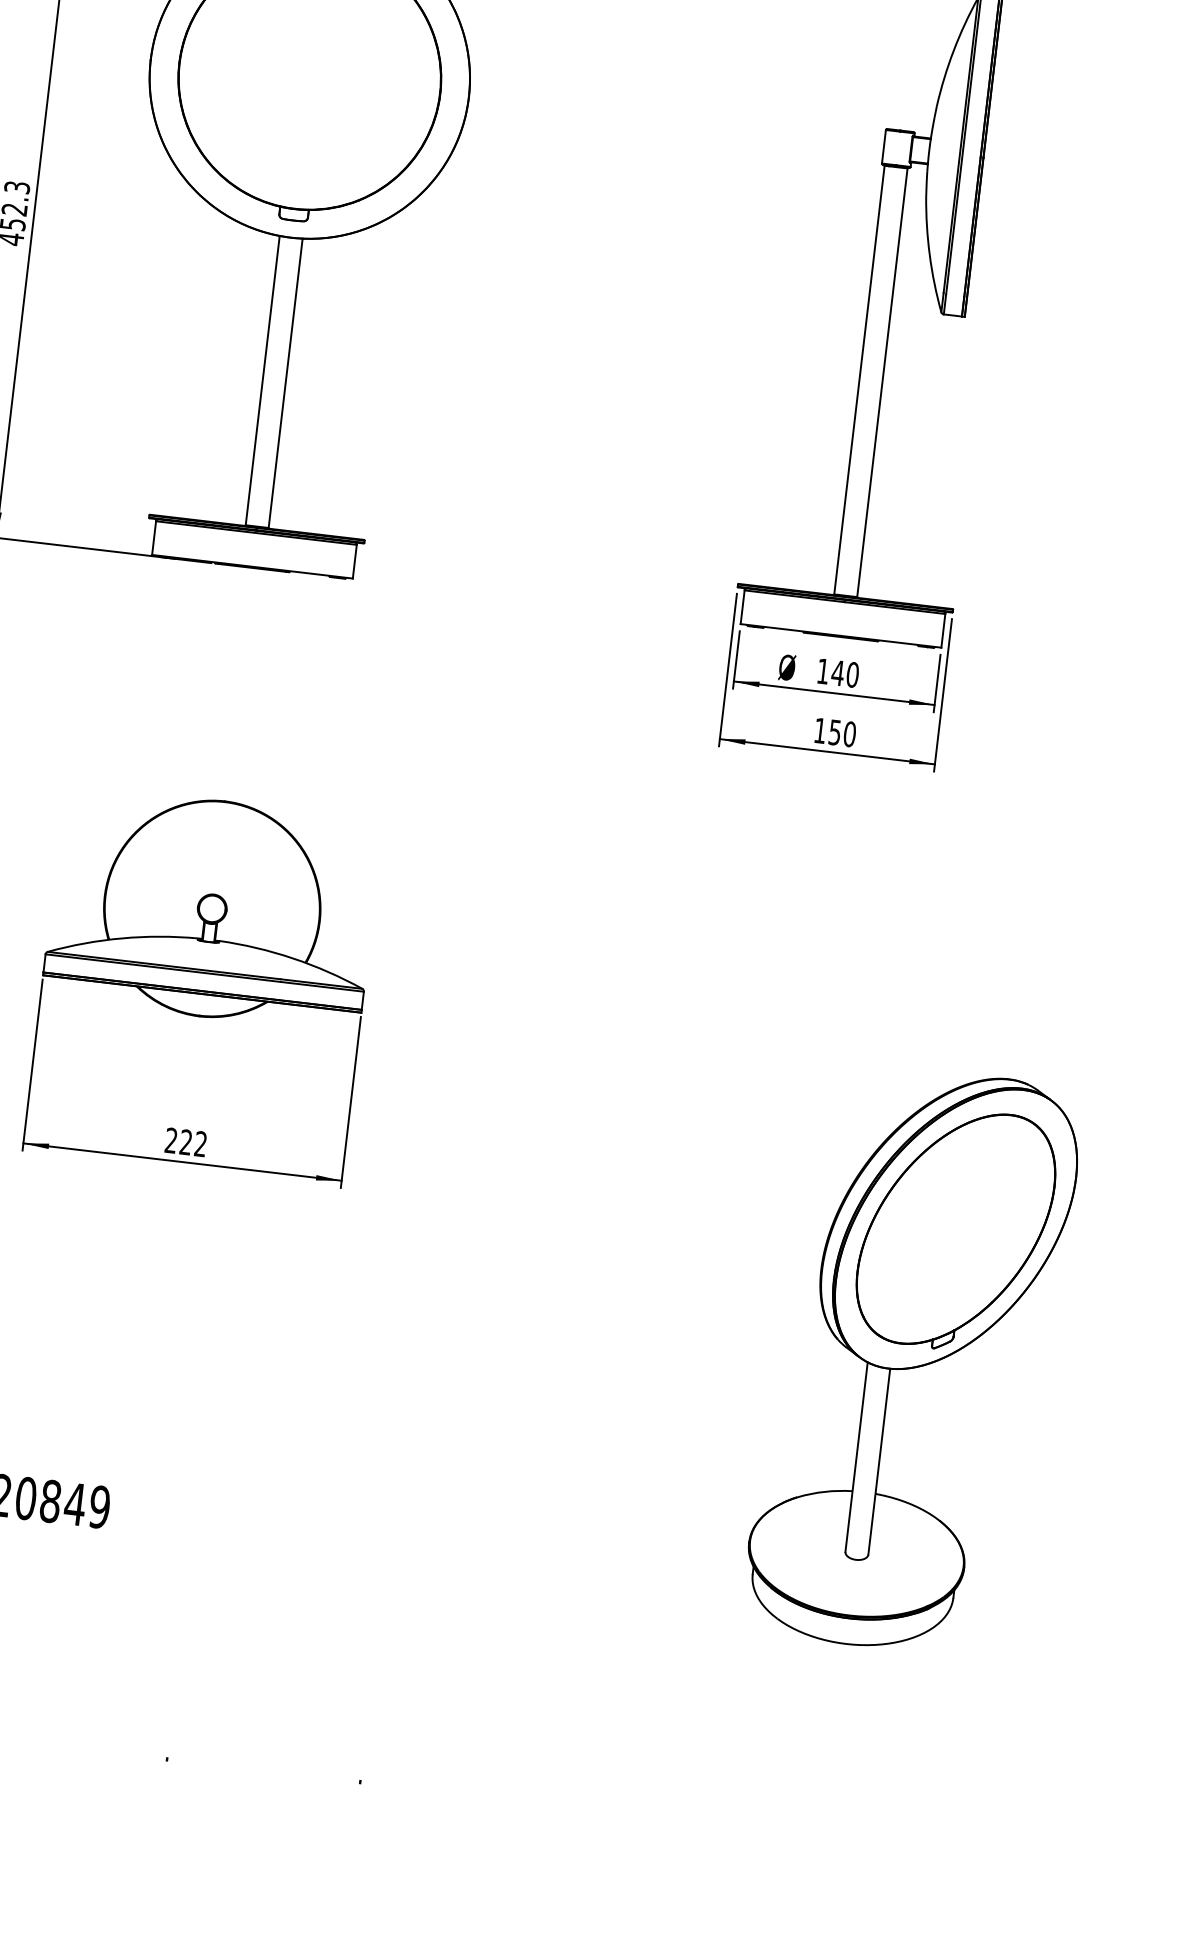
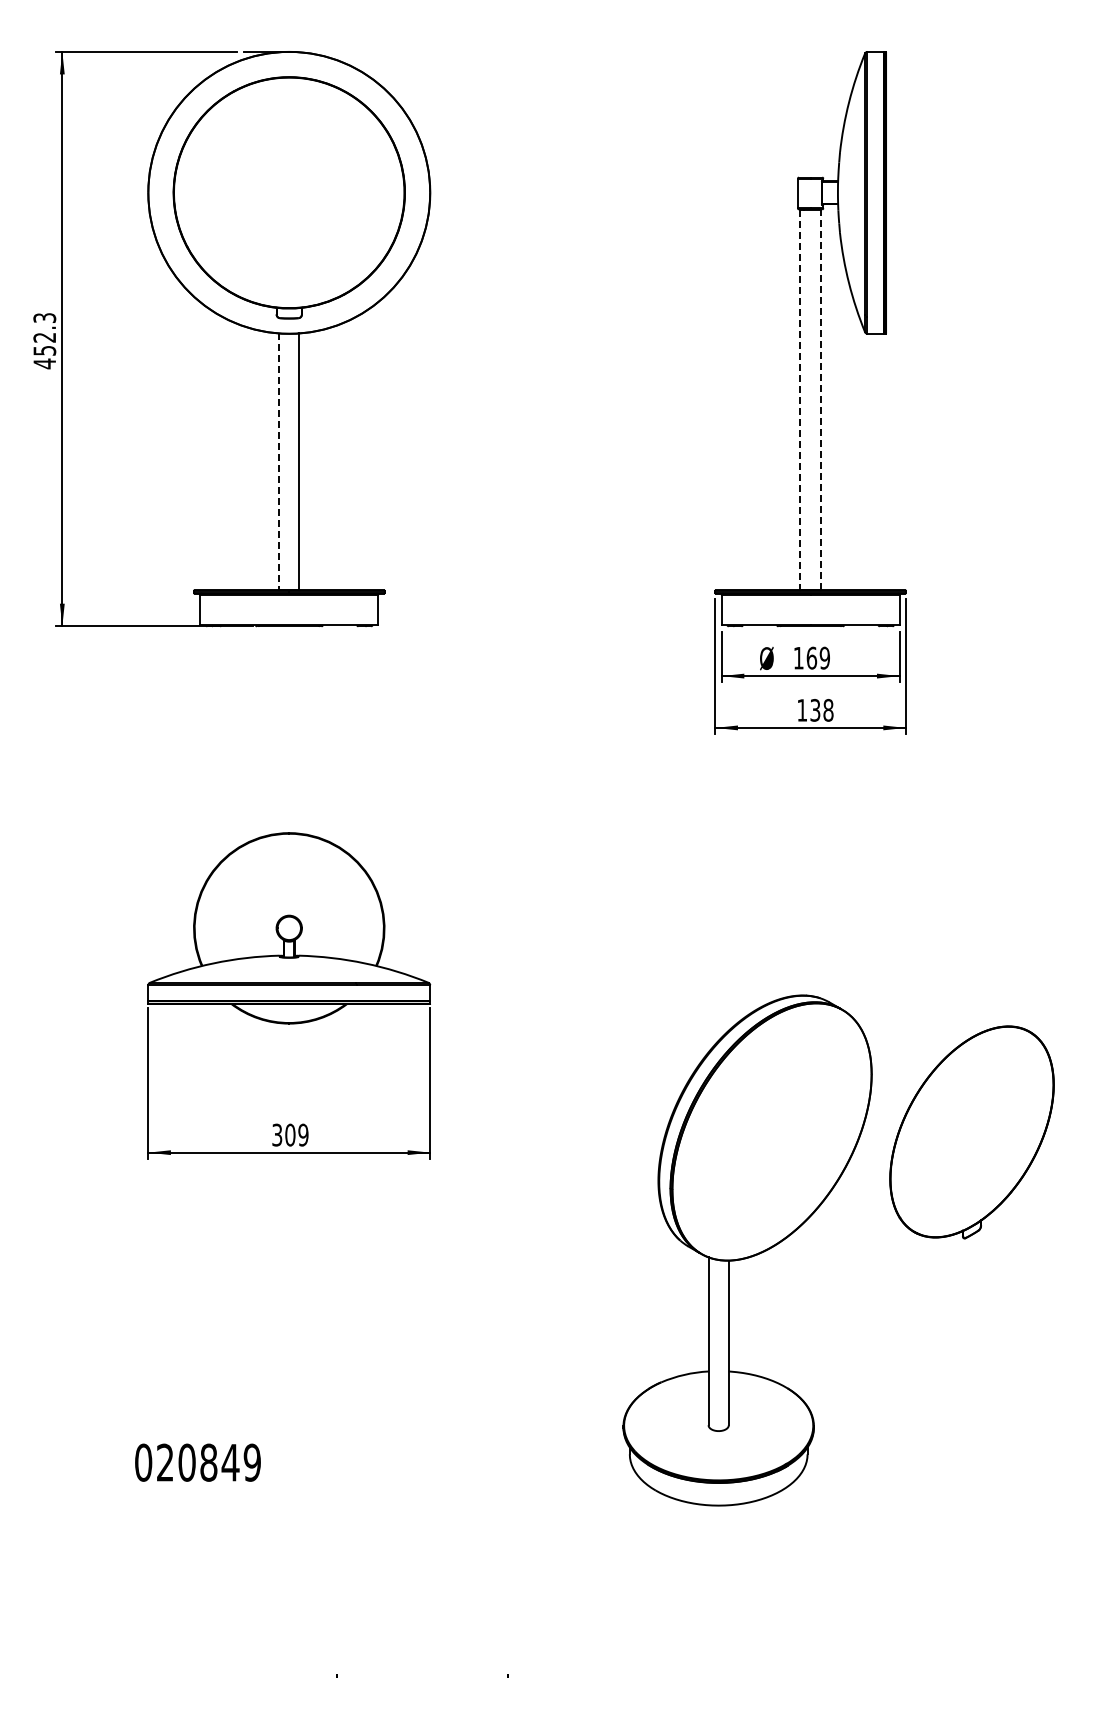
line: (859, 379) -> (800, 399), solid -> dashed
line: (263, 381) -> (279, 462), solid -> dashed
line: (882, 382) -> (820, 399), solid -> dashed
text: (844, 673) -> (817, 657), 140 -> 169
text: (843, 733) -> (822, 710), 150 -> 138
text: (186, 1141) -> (290, 1134), 222 -> 309
part: (912, 1359) -> (747, 1250), moved

